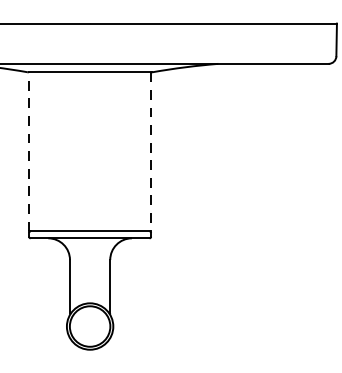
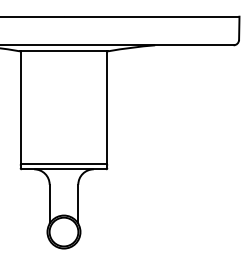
line: (28, 151) -> (20, 107), dashed -> solid
line: (151, 151) -> (107, 107), dashed -> solid

